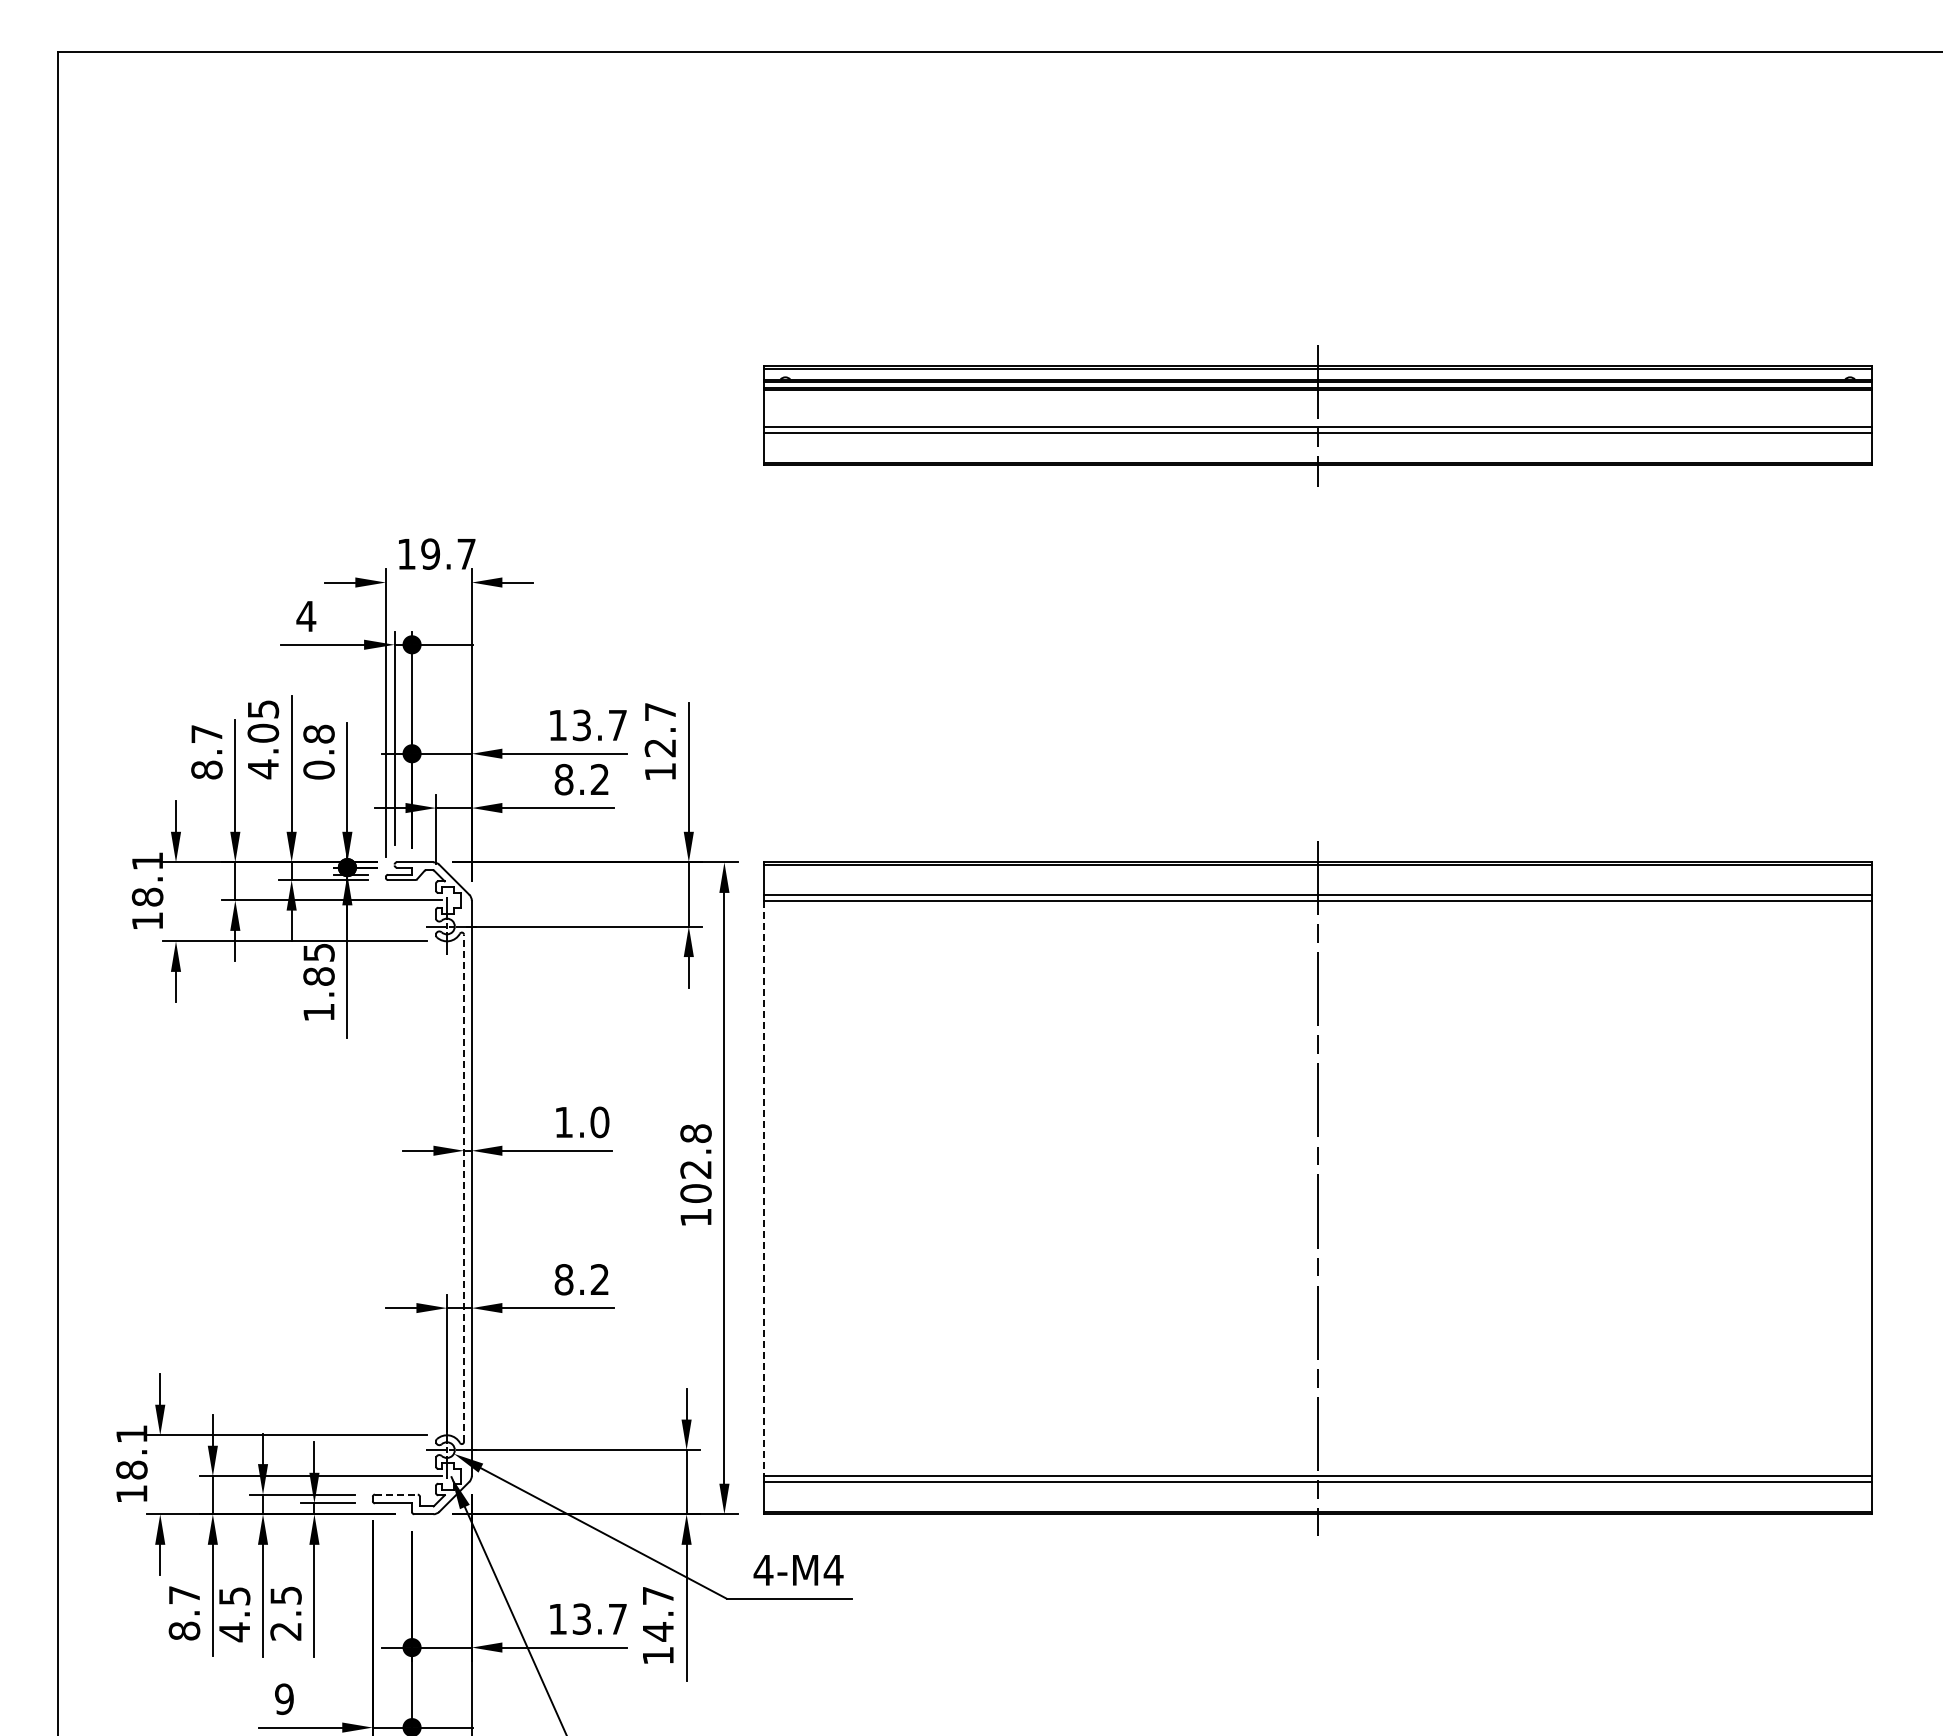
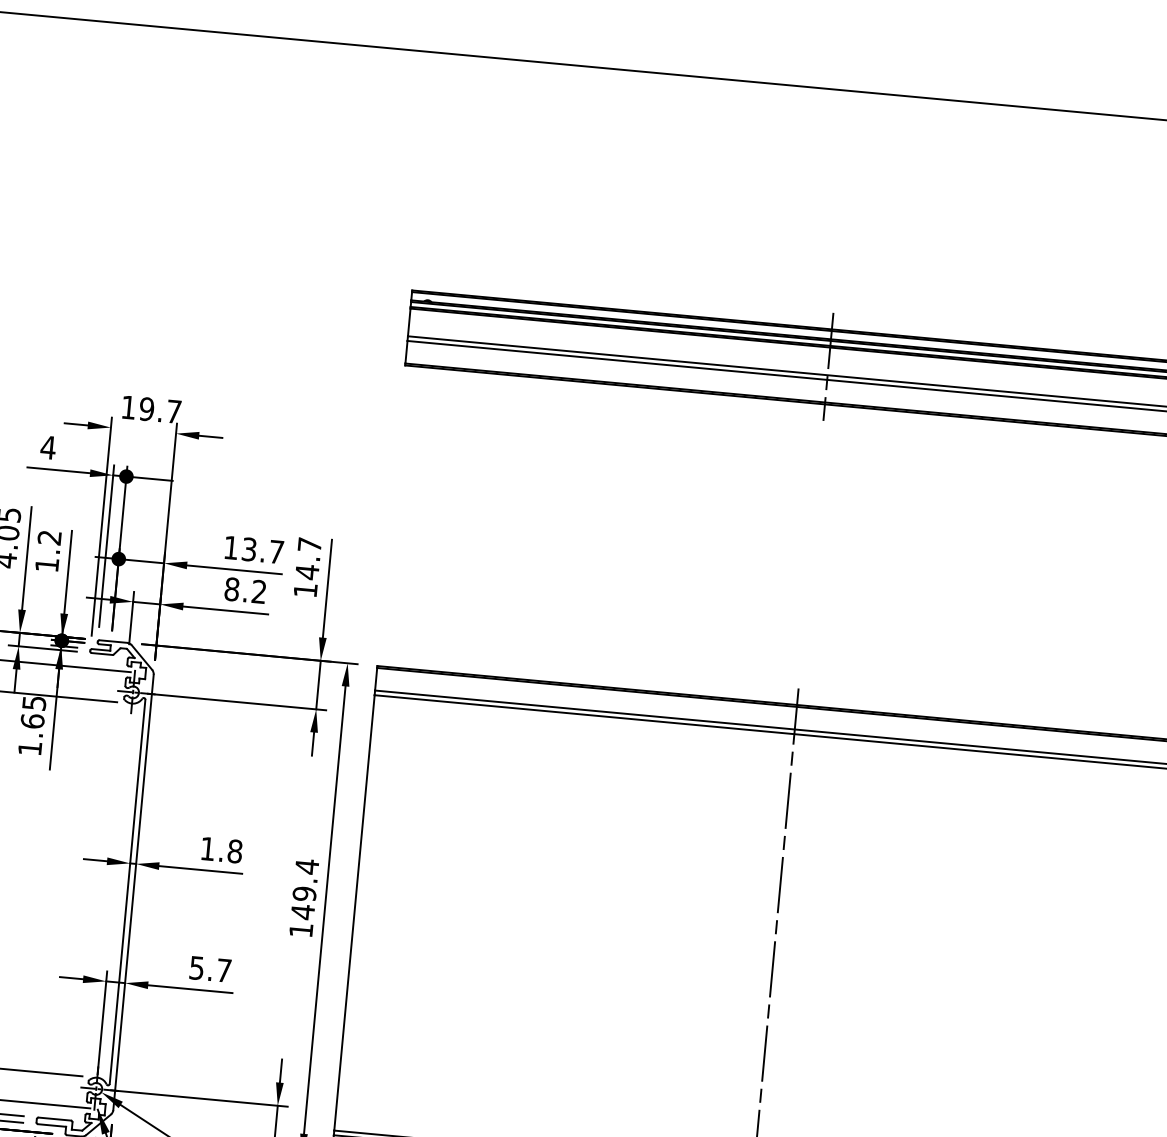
text: (659, 748) -> (306, 572), 12.7 -> 14.7
text: (318, 751) -> (48, 550), 0.8 -> 1.2
text: (318, 976) -> (32, 721), 1.85 -> 1.65
text: (599, 1122) -> (234, 851), 1.0 -> 1.8
text: (695, 1163) -> (304, 889), 102.8 -> 149.4
line: (464, 1188) -> (127, 892), dashed -> solid
line: (763, 1188) -> (354, 913), dashed -> solid
text: (581, 1279) -> (210, 969), 8.2 -> 5.7
line: (396, 1494) -> (54, 1119), dashed -> solid

